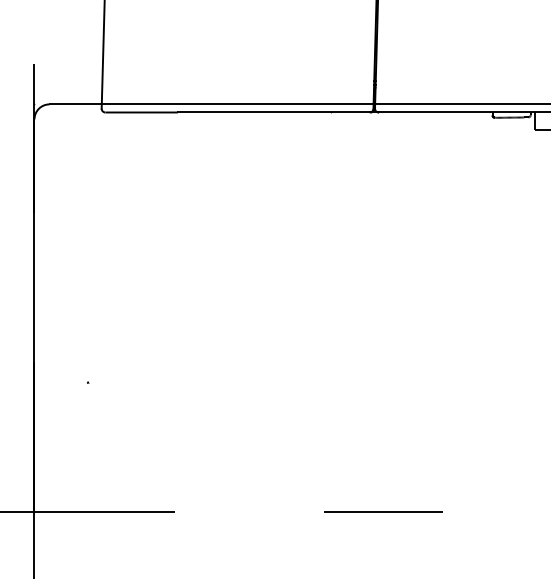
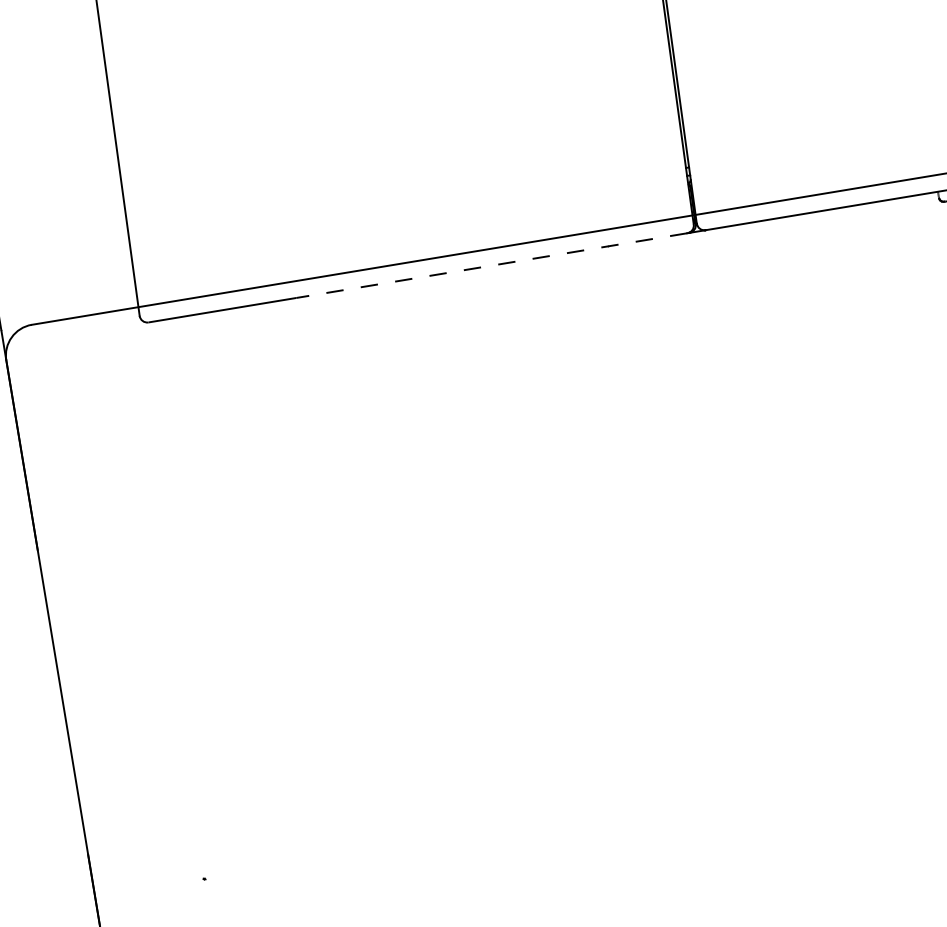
line: (273, 112) -> (491, 265), solid -> dashed

